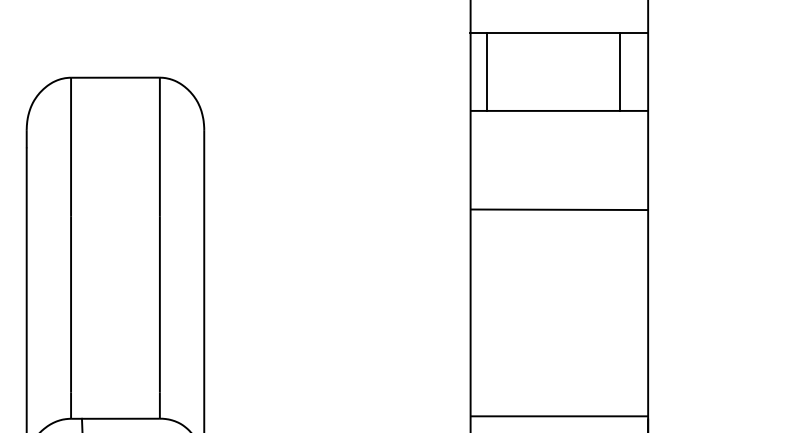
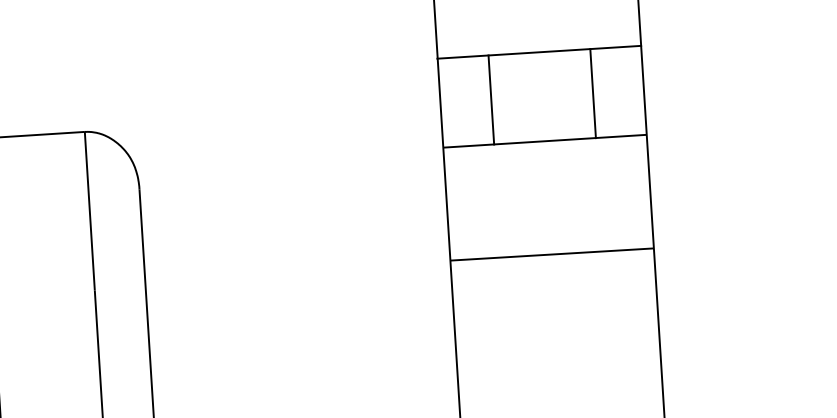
line: (486, 72) -> (490, 100), moved
line: (619, 72) -> (592, 94), moved

